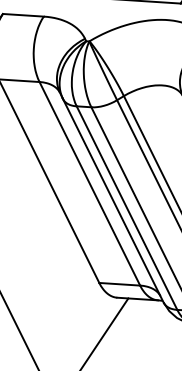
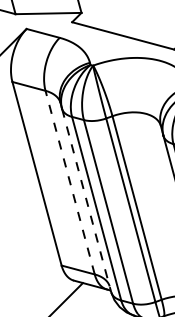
line: (90, 183) -> (70, 182), solid -> dashed
line: (113, 200) -> (86, 200), solid -> dashed

